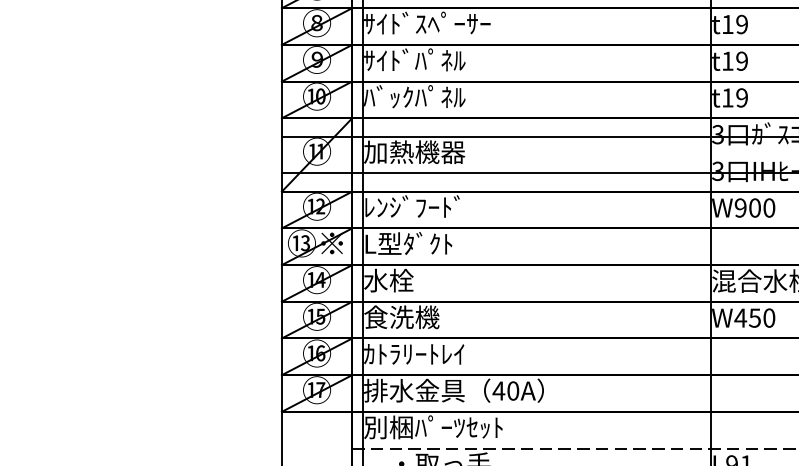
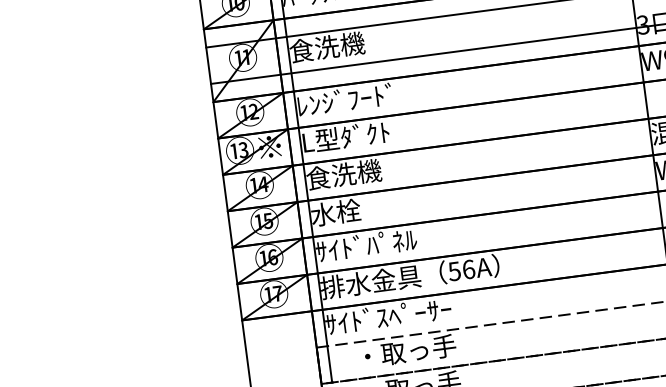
text: (414, 151) -> (339, 44), 加熱機器 -> 食洗機
text: (401, 280) -> (343, 174), 水栓 -> 食洗機
text: (401, 317) -> (348, 211), 食洗機 -> 水栓
text: (414, 353) -> (366, 245), ｶﾄﾗﾘｰﾄﾚｲ -> ｻｲﾄﾞﾊﾟﾈﾙ
text: (505, 390) -> (461, 270), 40A -> 56A
text: (433, 427) -> (394, 316), 別梱ﾊﾟｰﾂｾｯﾄ -> ｻｲﾄﾞｽﾍﾟｰｻｰ

